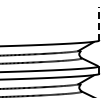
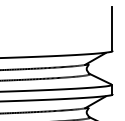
line: (98, 23) -> (111, 28), dashed -> solid

